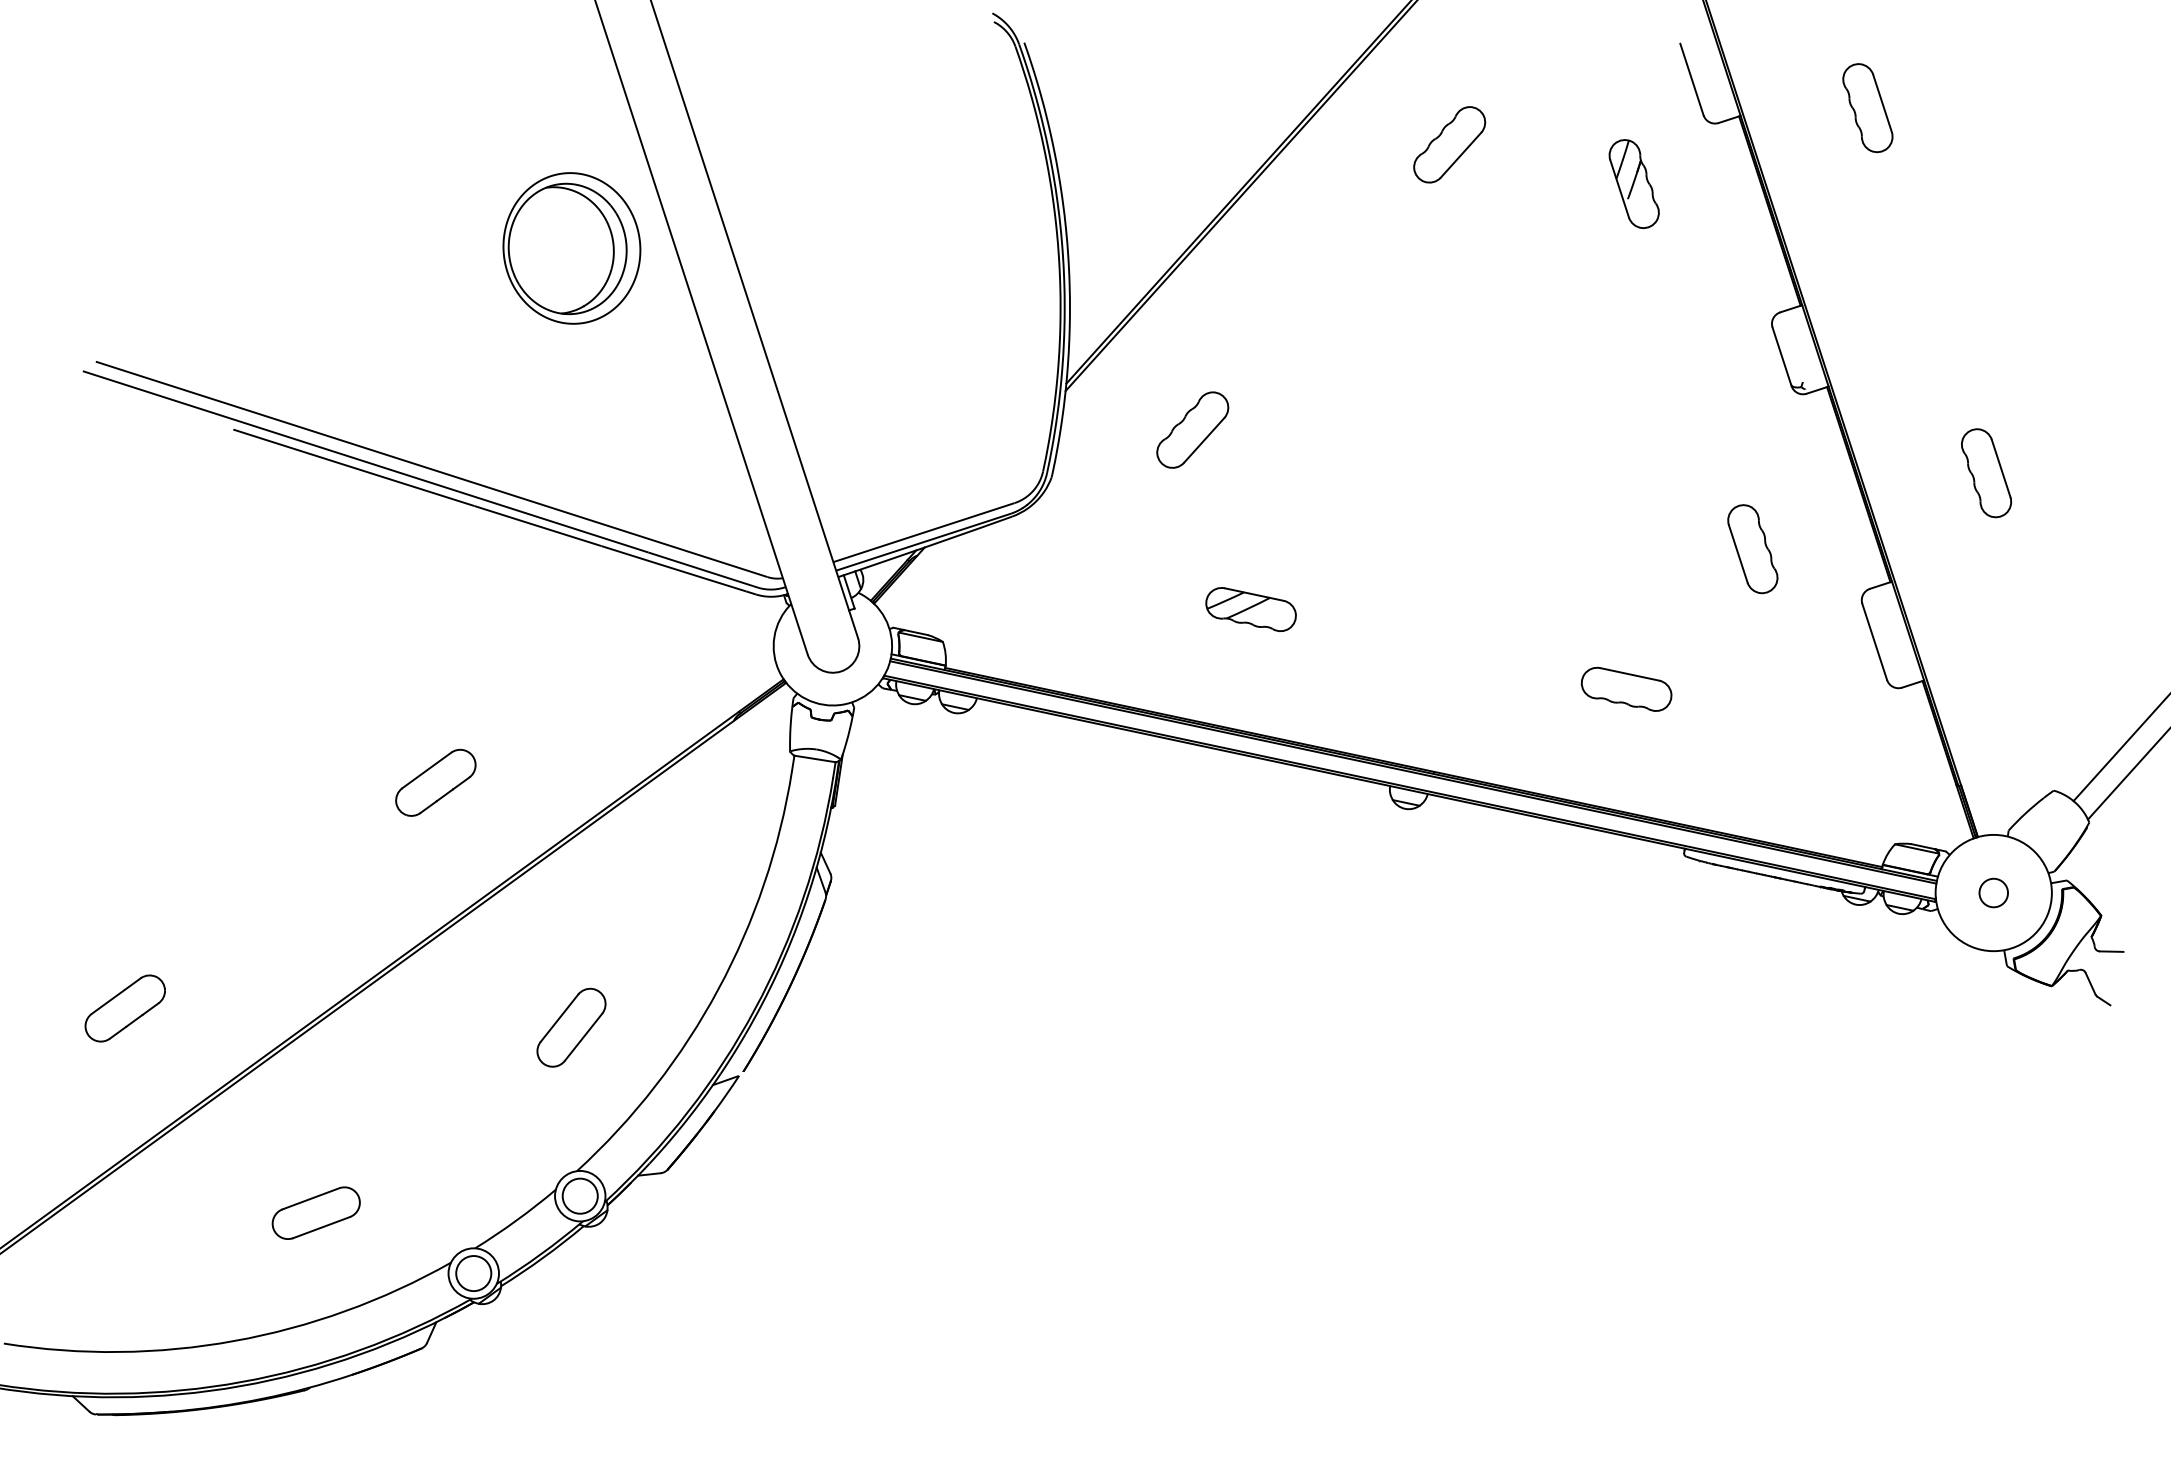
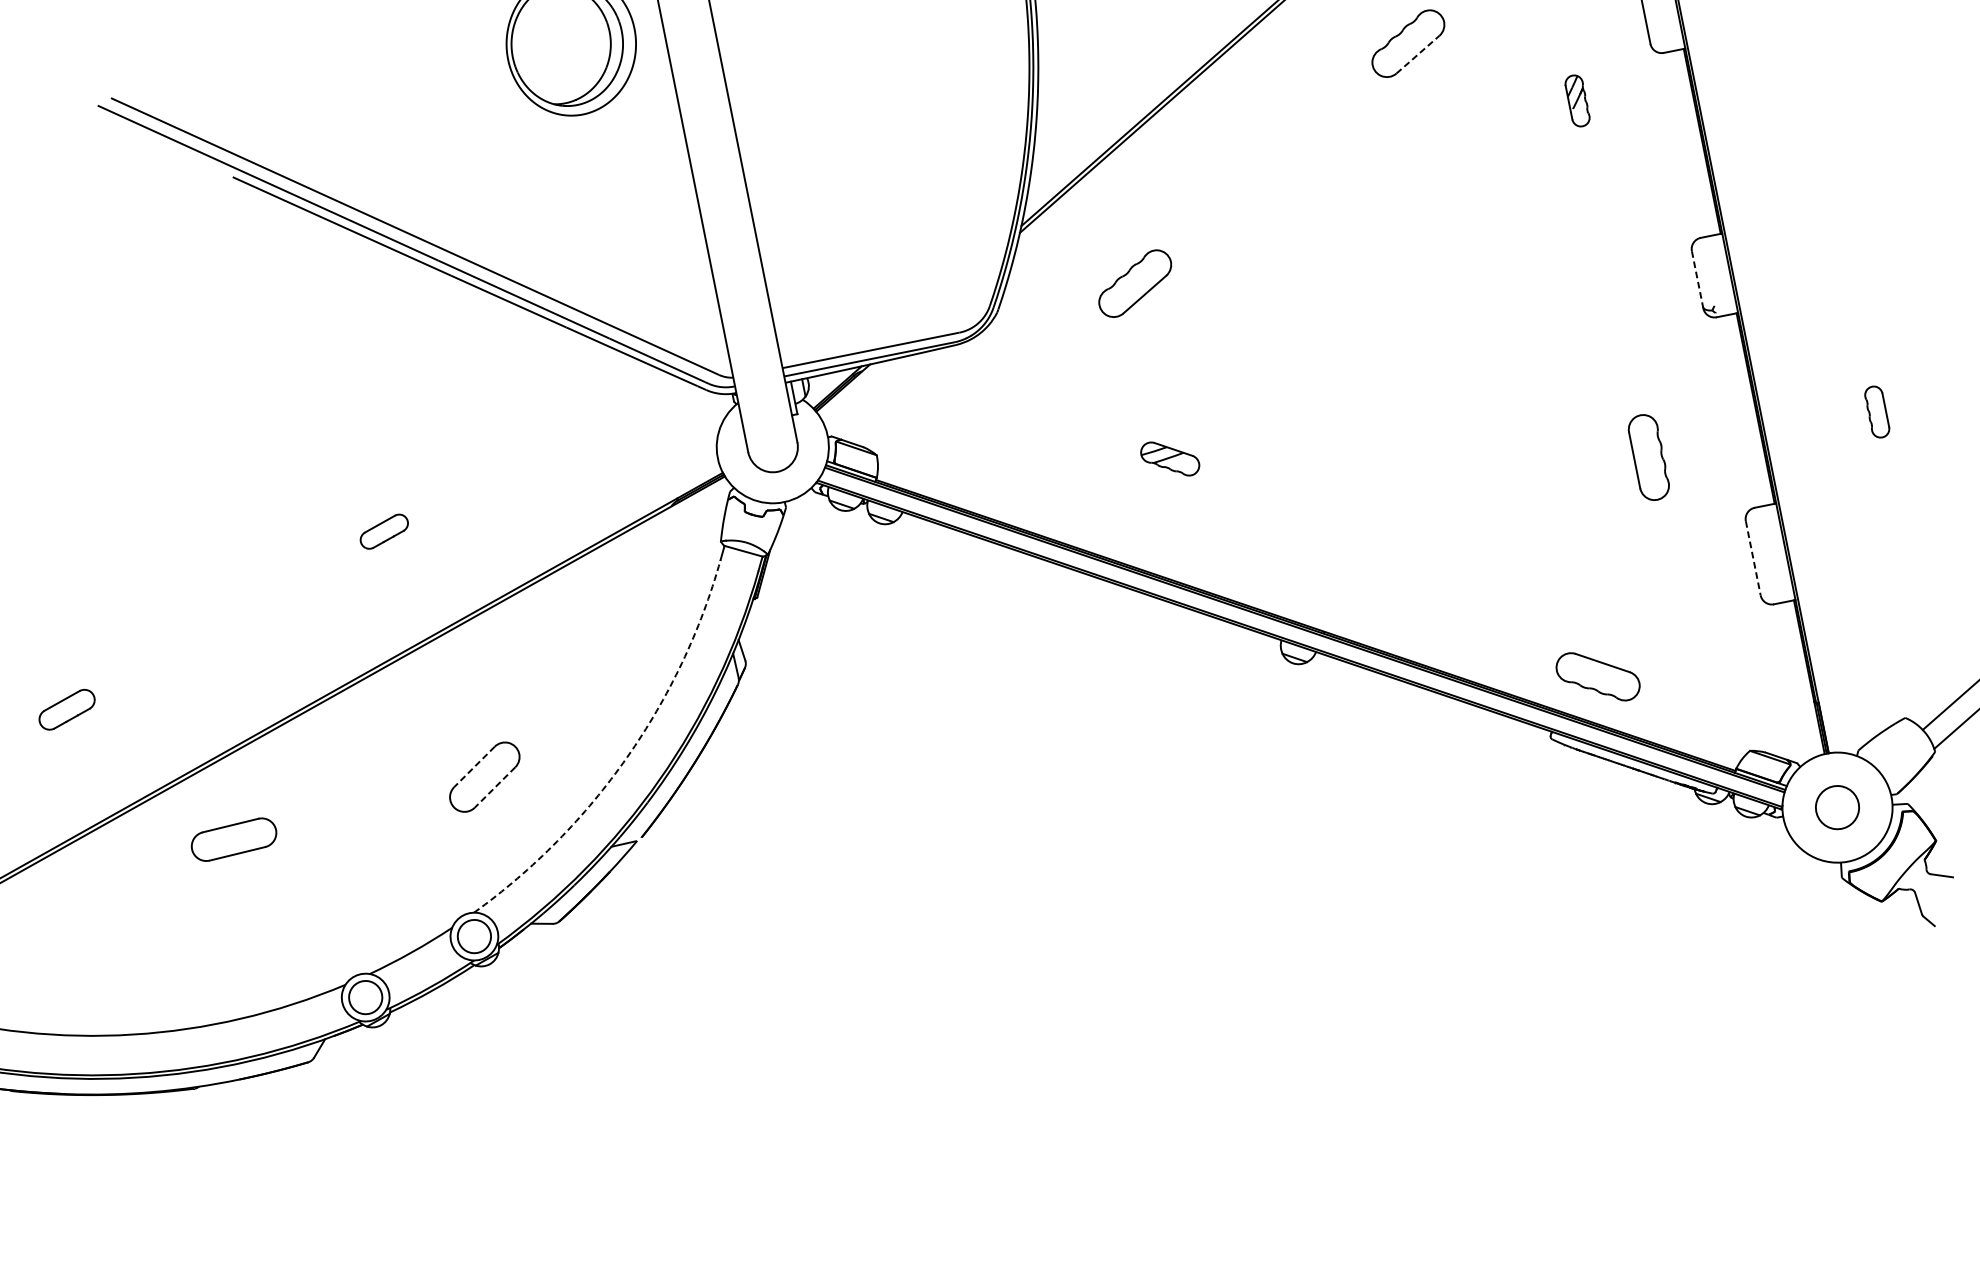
part: (1867, 108) -> (1805, 55), removed
line: (1461, 154) -> (1418, 54), solid -> dashed
part: (1633, 183) -> (1577, 100), size x0.6
line: (1782, 356) -> (1698, 279), solid -> dashed
part: (1986, 473) -> (1877, 412), size x0.6
part: (1250, 609) -> (1169, 458), size x0.7
line: (1874, 641) -> (1753, 557), solid -> dashed
part: (1626, 688) -> (1598, 675), moved
part: (435, 782) -> (383, 531), size x0.6
circle: (1993, 892) -> (1837, 807), size x1.6
arc: (718, 989) -> (627, 757), solid -> dashed
part: (124, 1008) -> (66, 709), size x0.7
line: (559, 1018) -> (474, 767), solid -> dashed
line: (583, 1037) -> (495, 787), solid -> dashed
part: (315, 1212) -> (233, 838), moved

